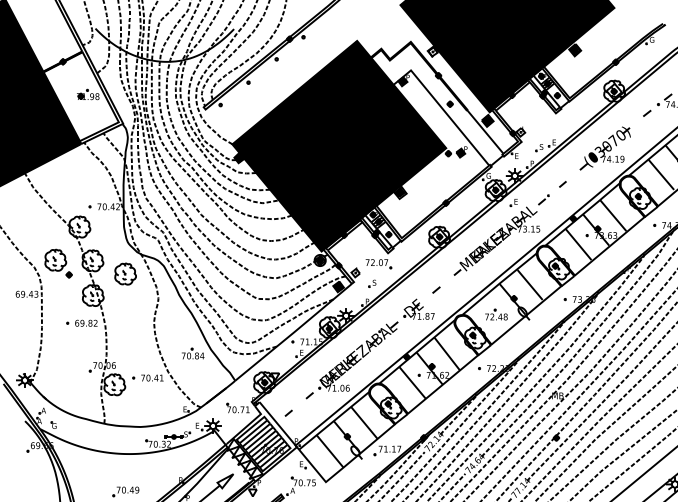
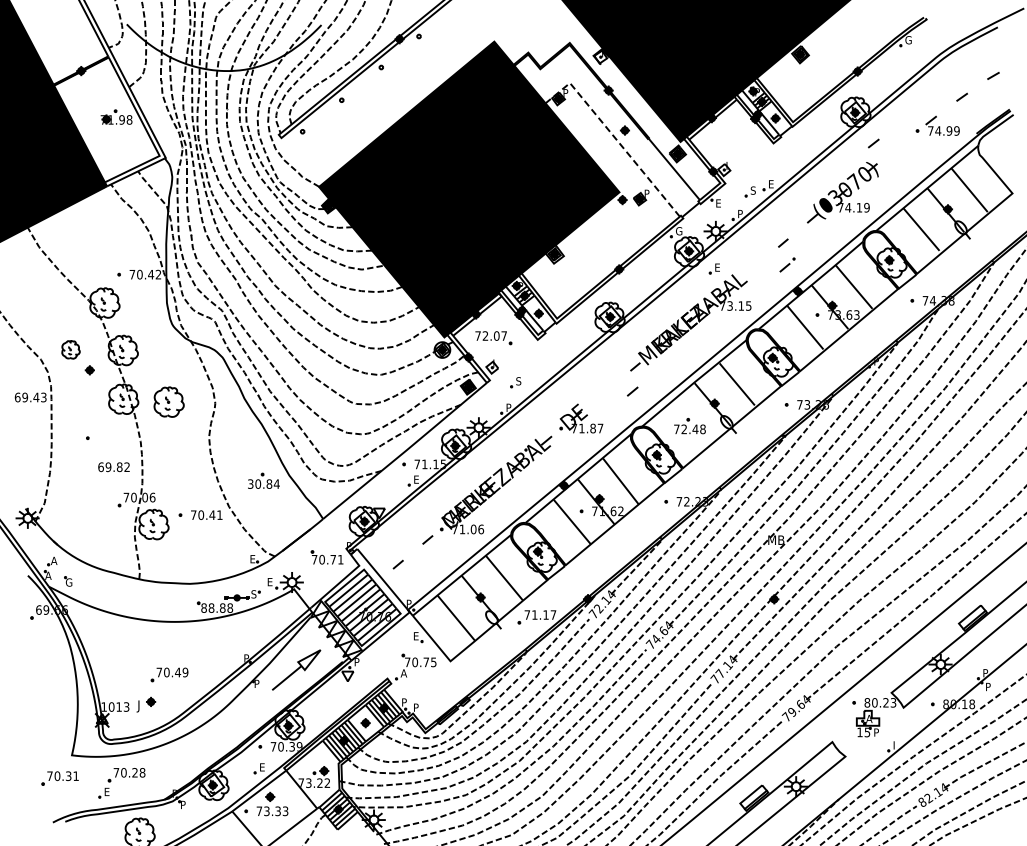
line: (442, 108) -> (614, 136), solid -> dashed
line: (647, 113) -> (873, 143), moved
part: (543, 199) -> (787, 264), moved
part: (55, 260) -> (70, 349), size x0.6
part: (378, 264) -> (493, 338), moved
part: (125, 273) -> (168, 401), moved
line: (436, 290) -> (632, 391), moved
text: (85, 323) -> (113, 467), moved
text: (183, 355) -> (250, 483), 70.84 -> 30.84
text: (160, 443) -> (217, 607), 70.32 -> 88.88

